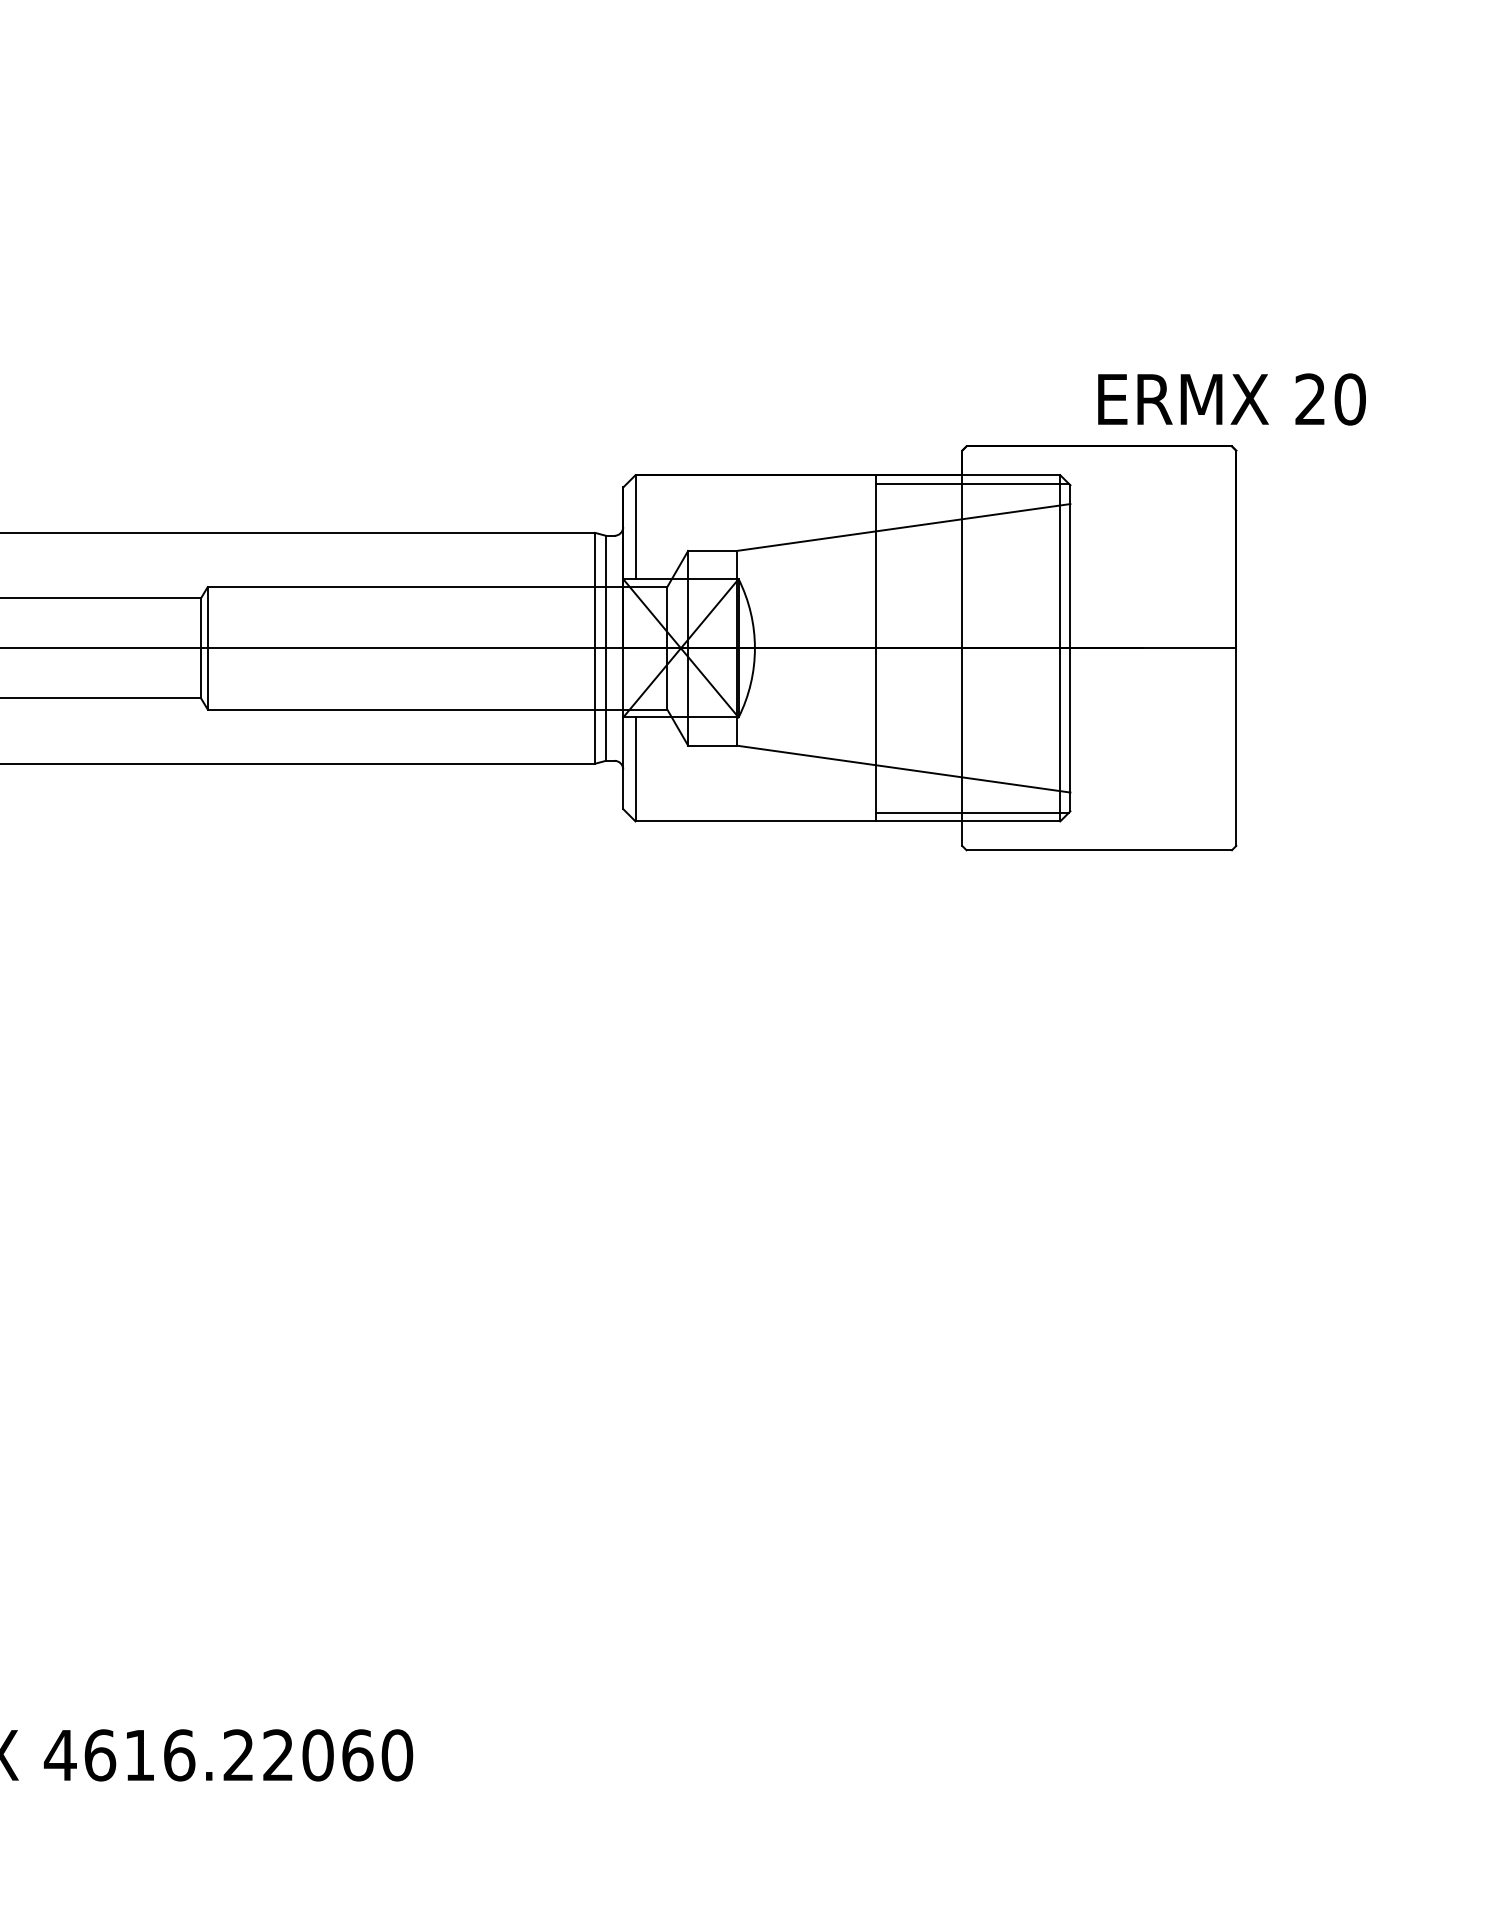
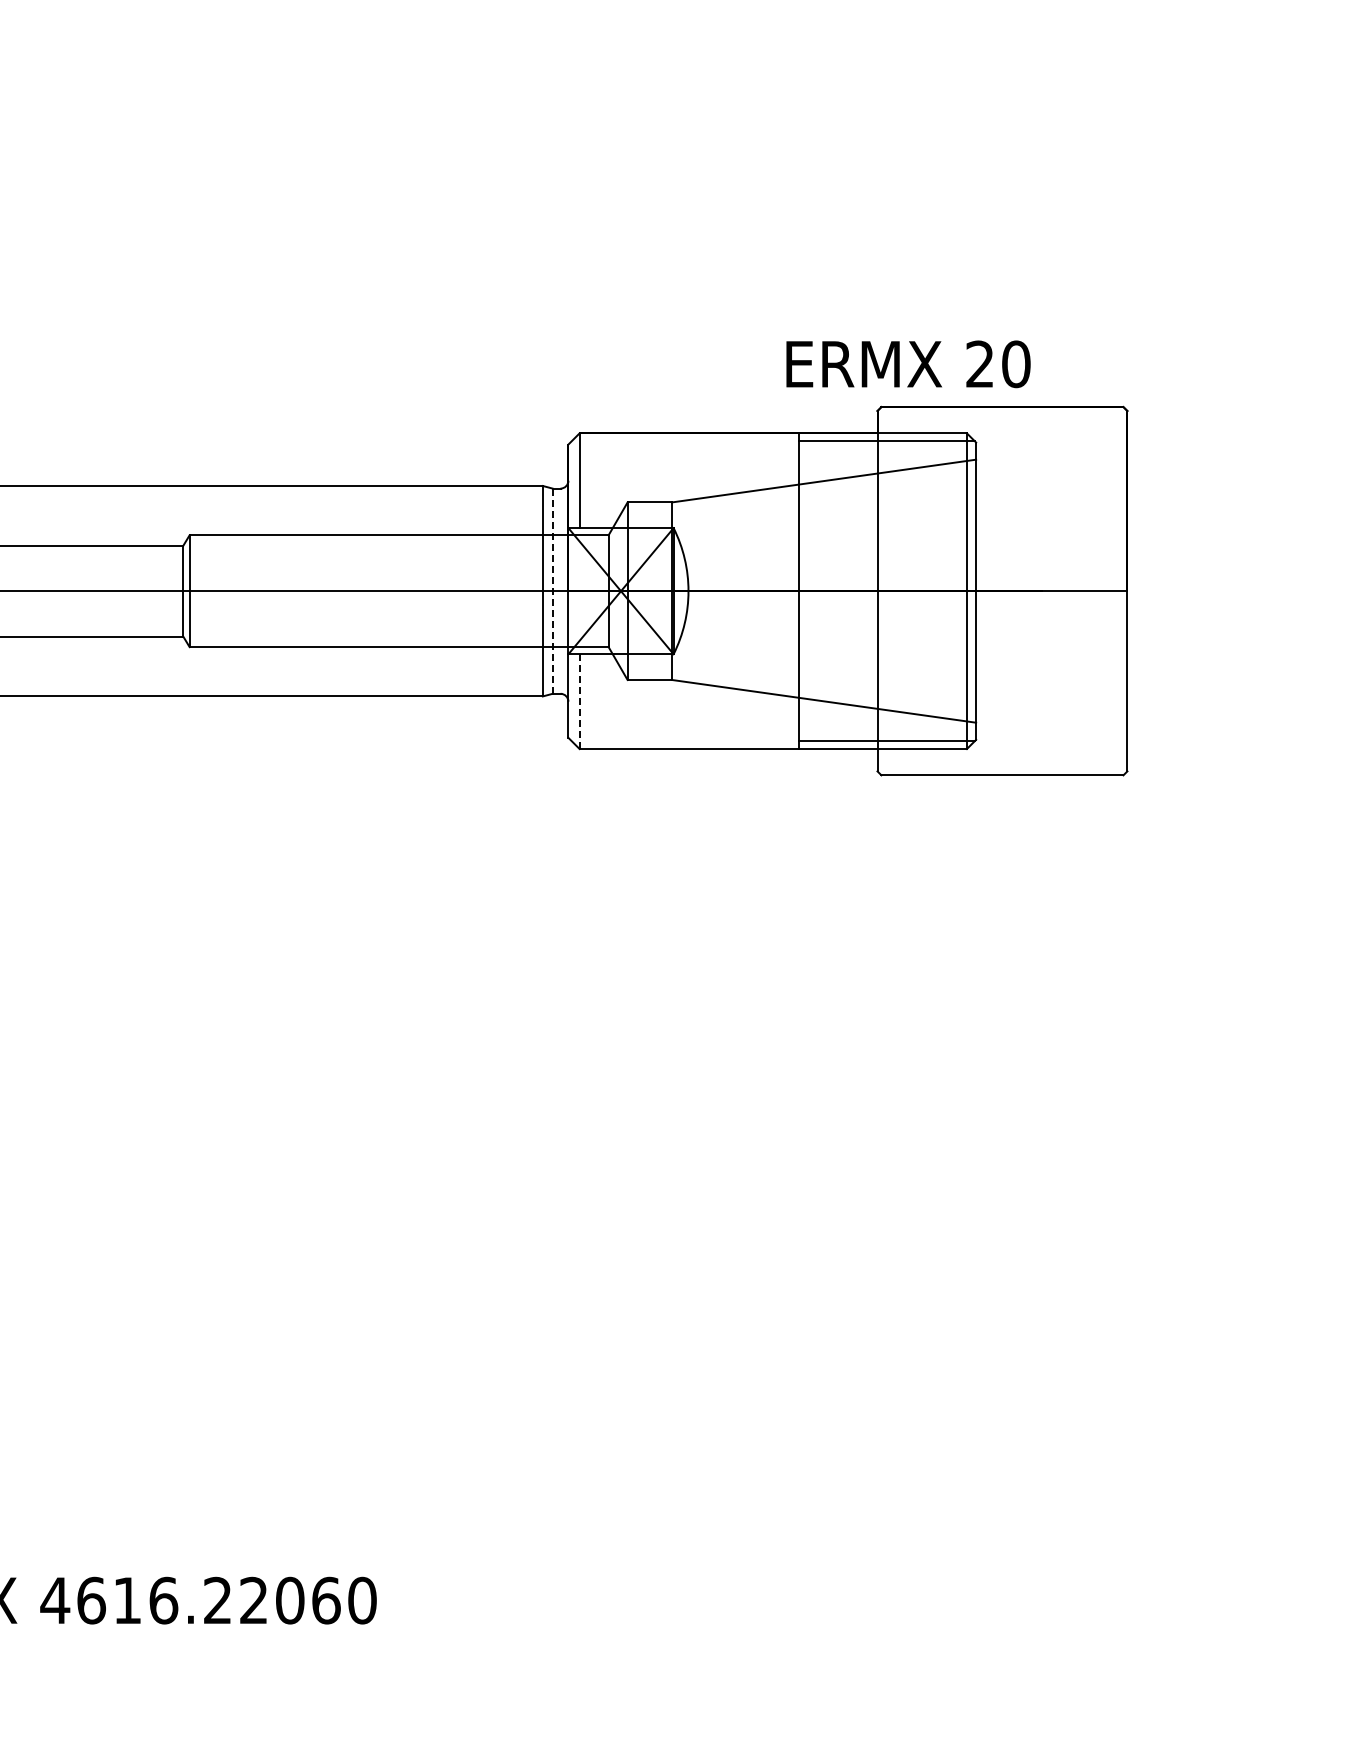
text: (1231, 399) -> (908, 364), moved
line: (605, 648) -> (552, 591), solid -> dashed
line: (635, 769) -> (579, 701), solid -> dashed

